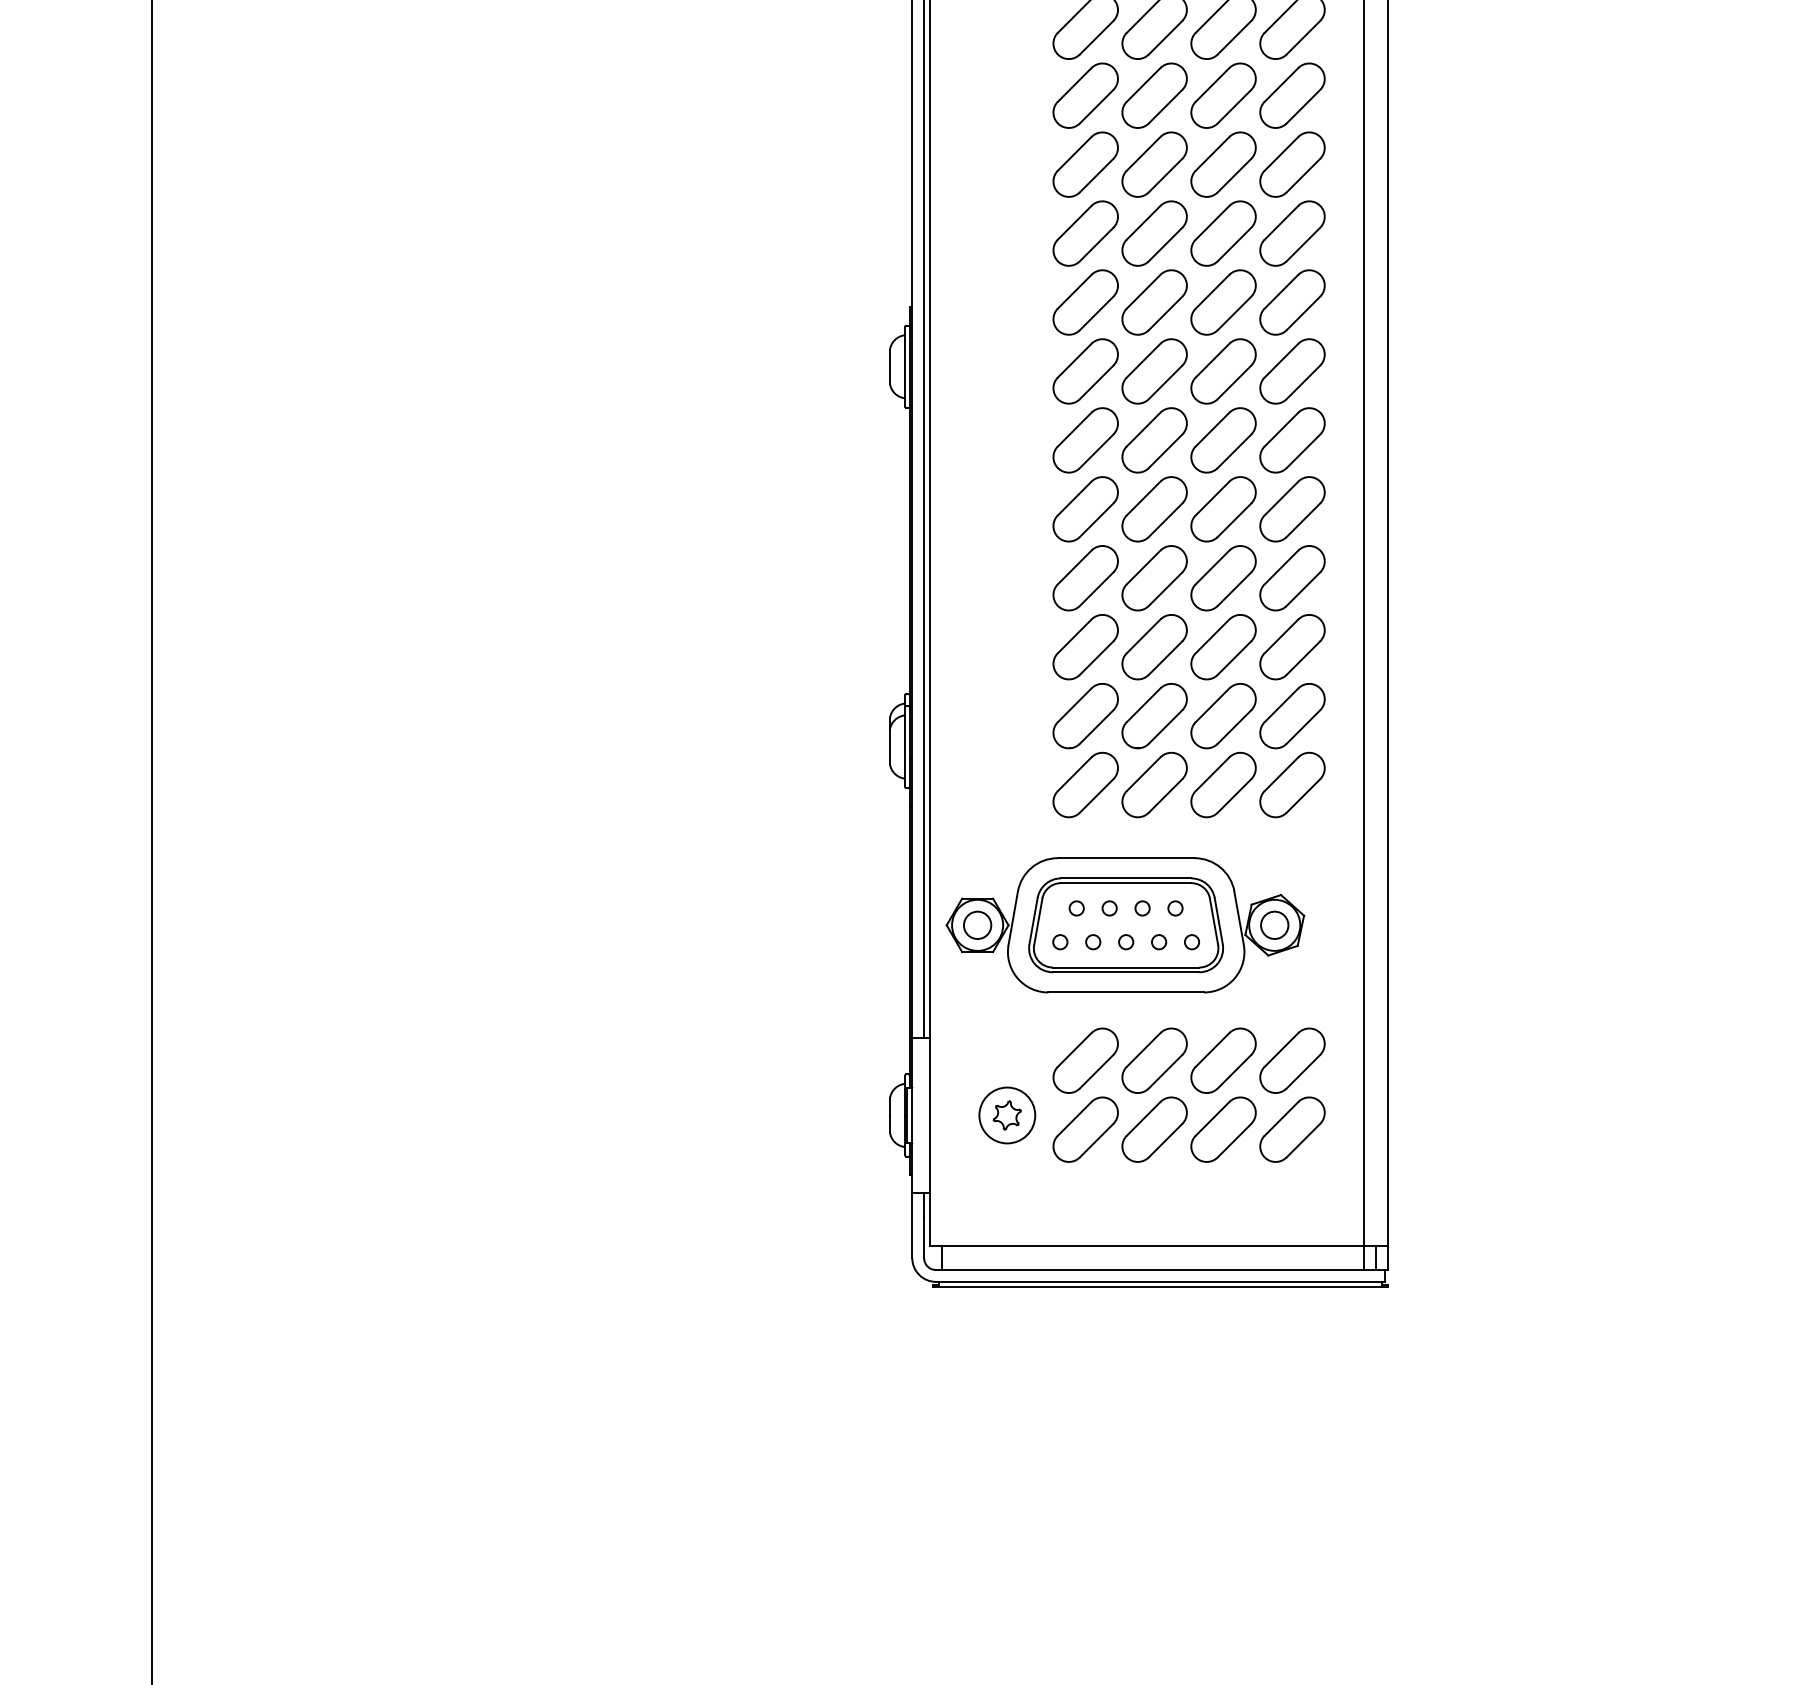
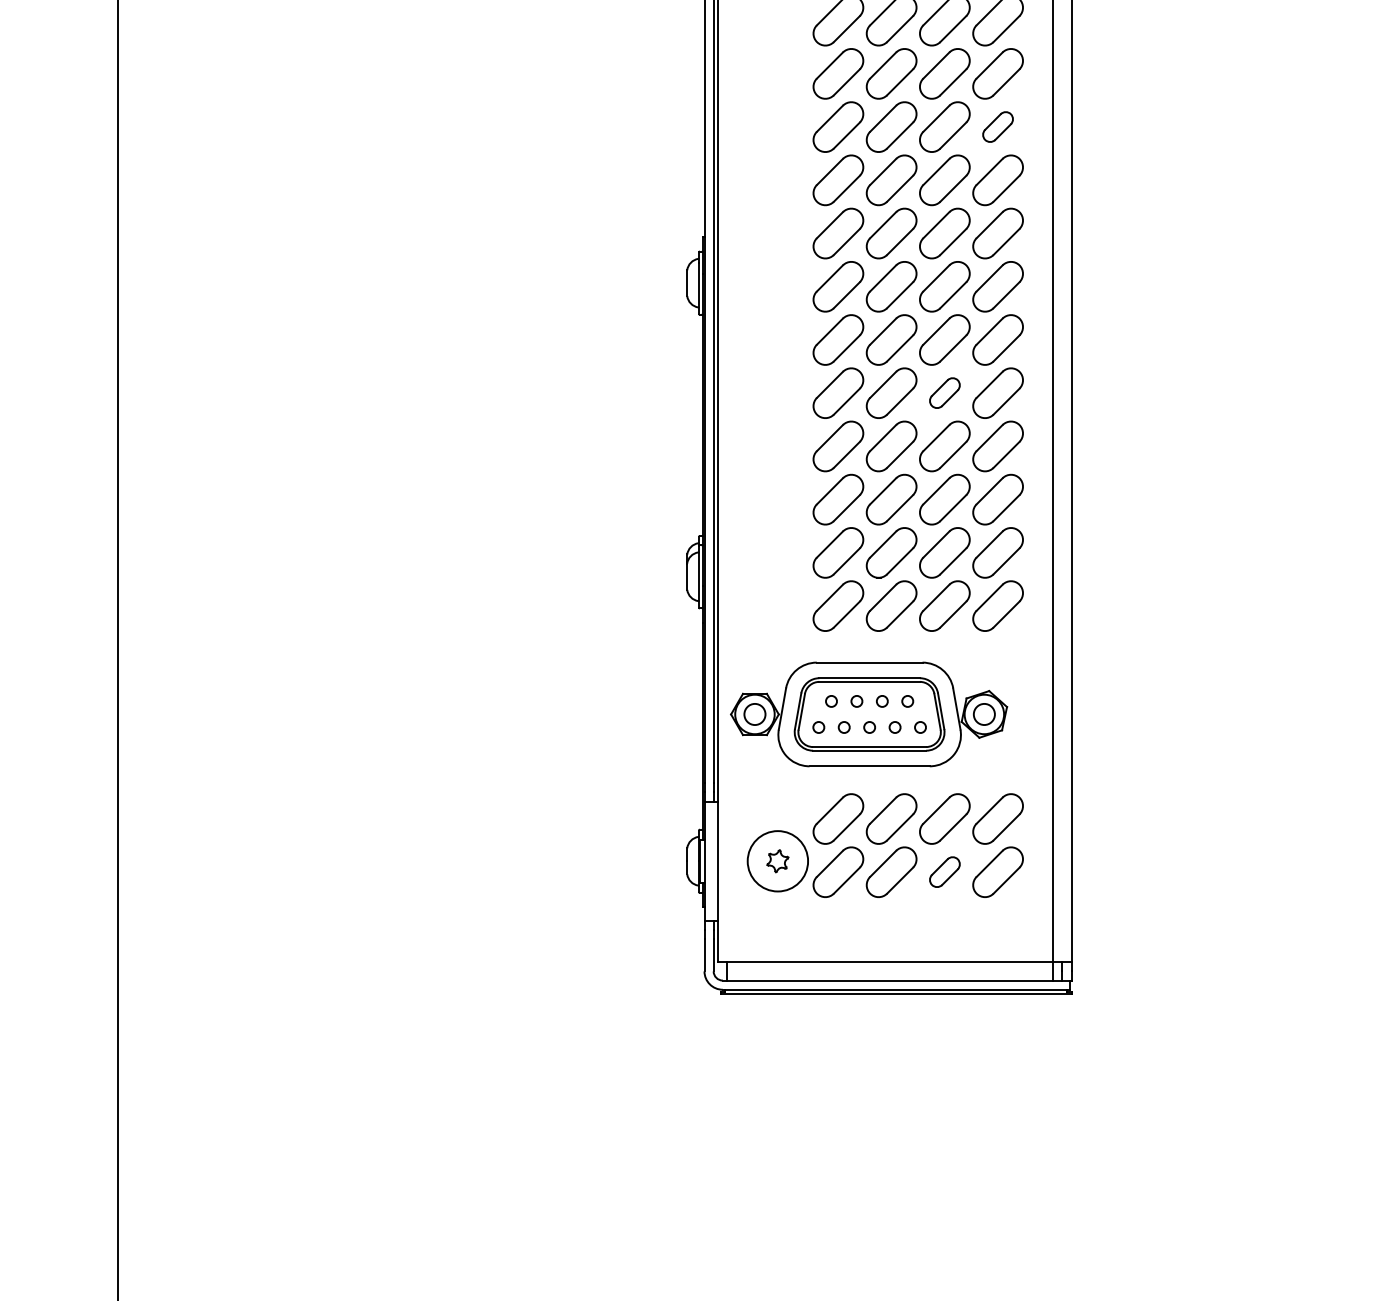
part: (1291, 163) -> (997, 126), size x0.6
part: (1223, 508) -> (944, 392), size x0.6
circle: (1006, 1114) -> (777, 860), size x1.4
part: (1223, 1128) -> (944, 871), size x0.6

